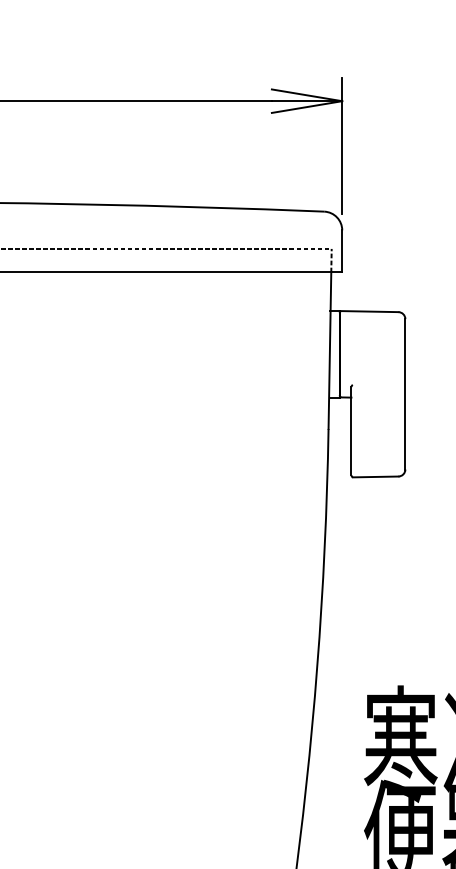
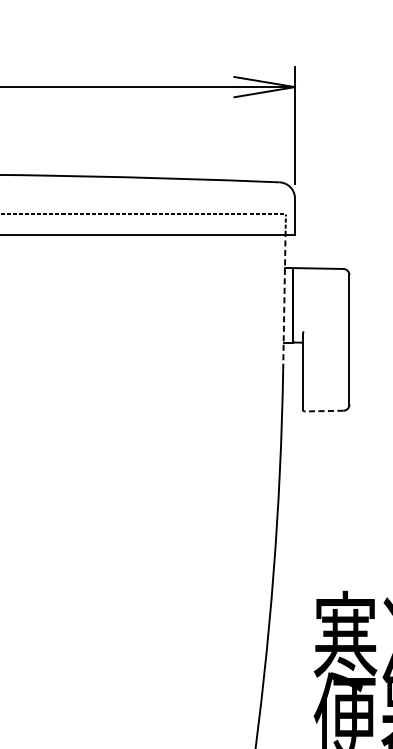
line: (329, 350) -> (284, 302), solid -> dashed
line: (375, 476) -> (323, 410), solid -> dashed

